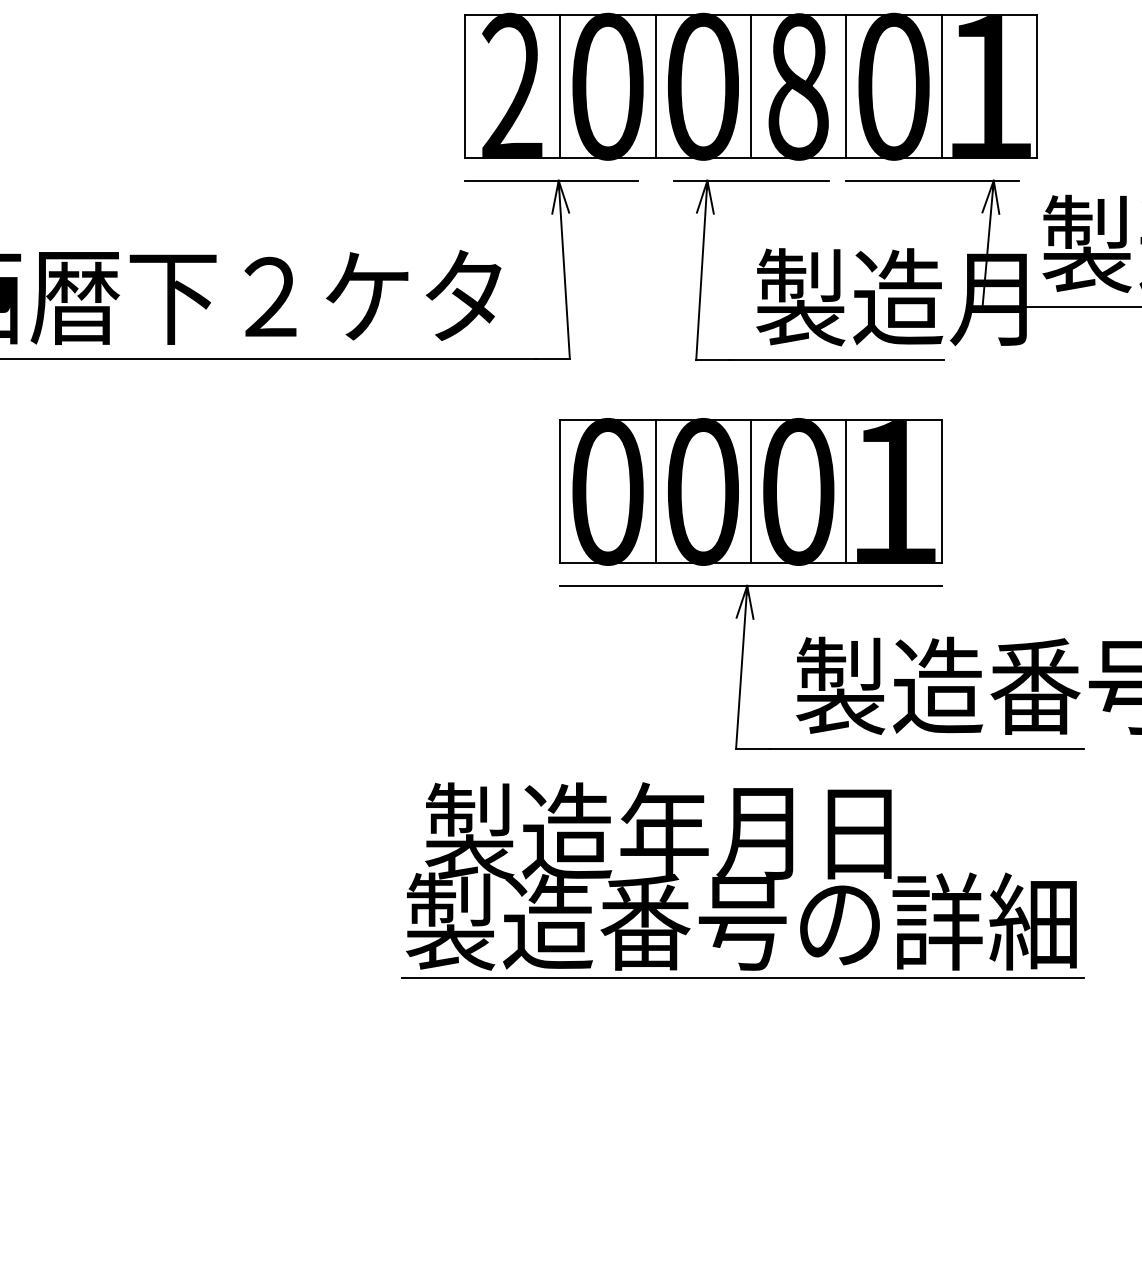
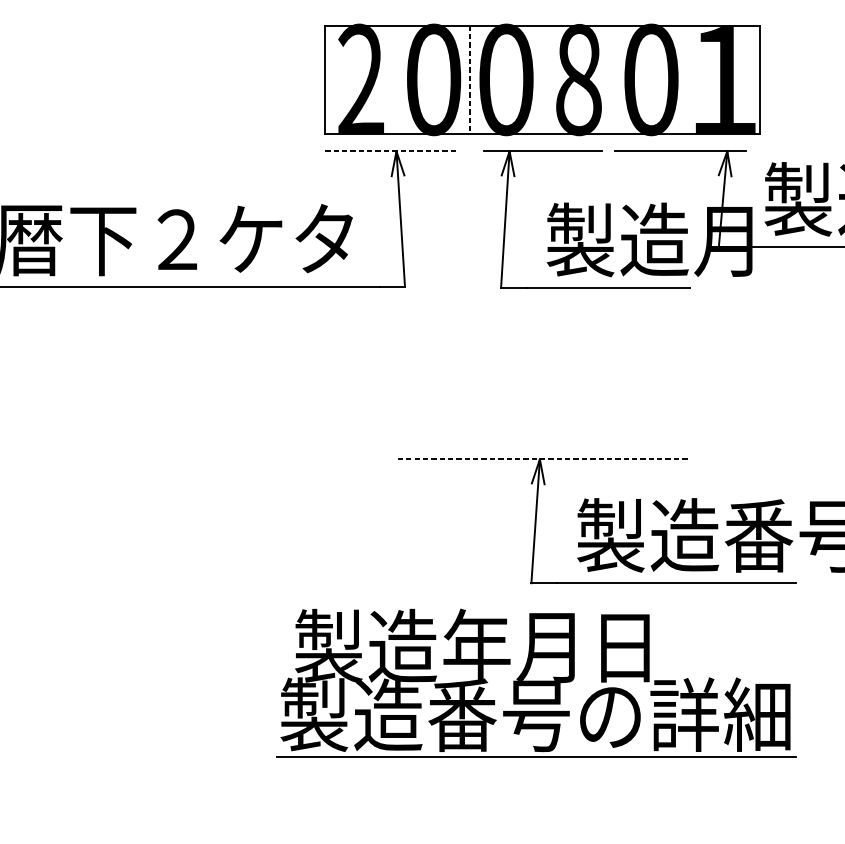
line: (560, 86) -> (397, 79), removed
line: (751, 86) -> (543, 79), removed
line: (846, 86) -> (615, 79), removed
line: (941, 86) -> (687, 79), removed
line: (655, 87) -> (470, 80), solid -> dashed
line: (551, 180) -> (391, 151), solid -> dashed
part: (750, 491) -> (542, 387), removed
line: (751, 585) -> (543, 459), solid -> dashed

